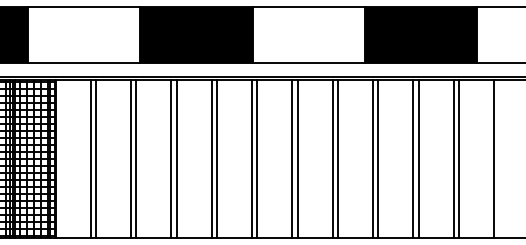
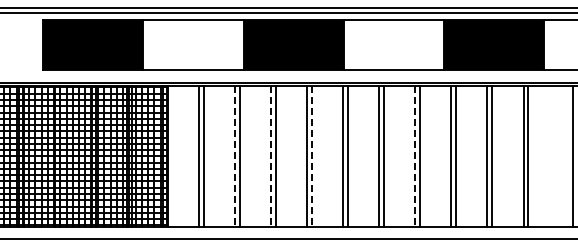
line: (493, 158) -> (572, 155), moved
line: (131, 159) -> (235, 156), solid -> dashed
line: (171, 159) -> (271, 156), solid -> dashed
line: (216, 159) -> (311, 156), solid -> dashed
line: (332, 159) -> (415, 156), solid -> dashed

